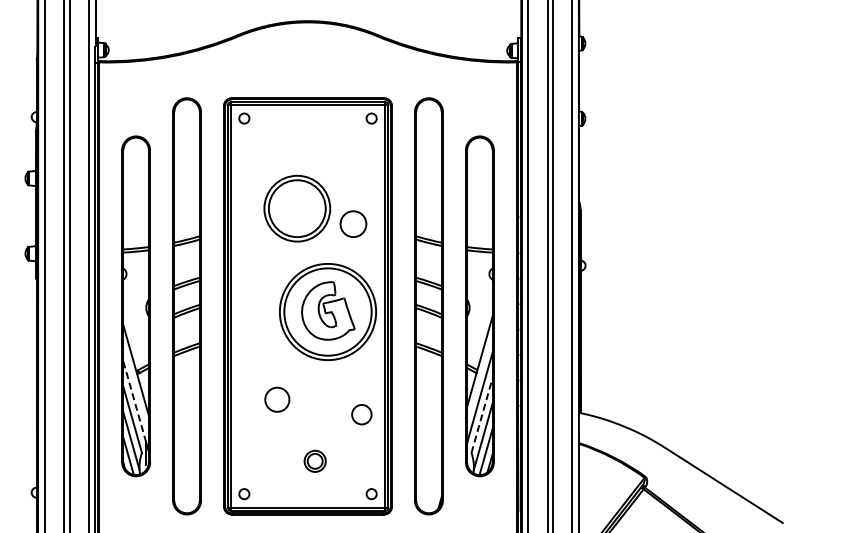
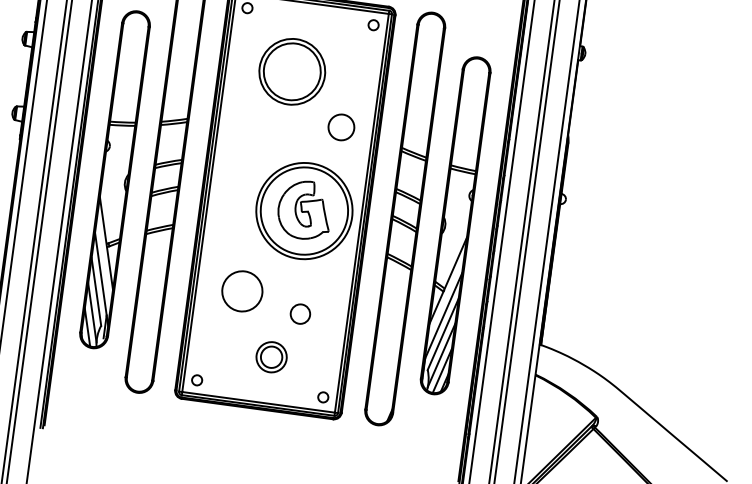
part: (297, 208) -> (292, 71), moved
circle: (277, 399) -> (242, 290), size x1.67
line: (134, 401) -> (100, 273), dashed -> solid
circle: (361, 414) -> (300, 313), moved
line: (482, 415) -> (443, 334), dashed -> solid
part: (315, 461) -> (272, 357), size x1.43

